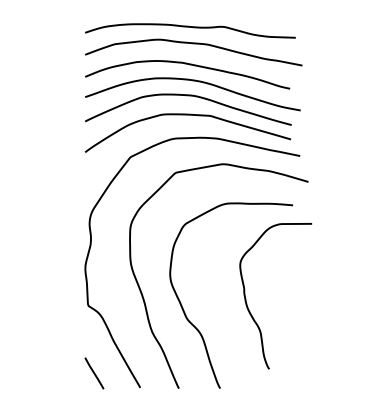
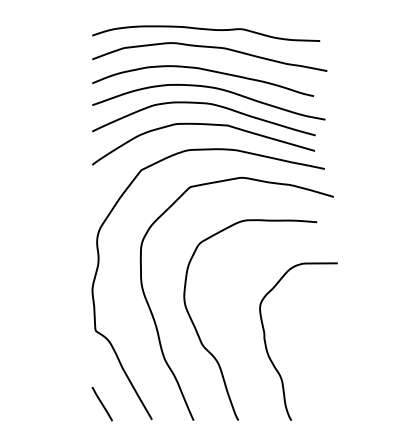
curve: (247, 302) -> (267, 348), moved

